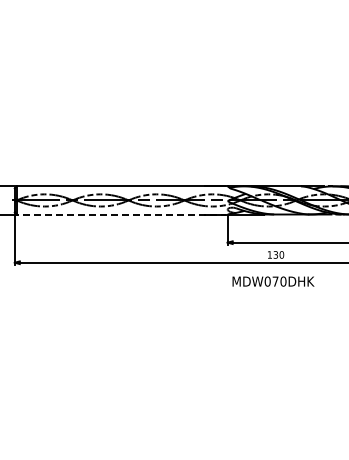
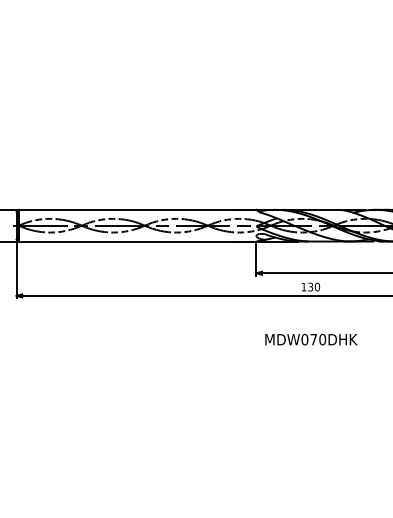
line: (121, 214) -> (136, 241), dashed -> solid
text: (273, 281) -> (311, 339), moved

